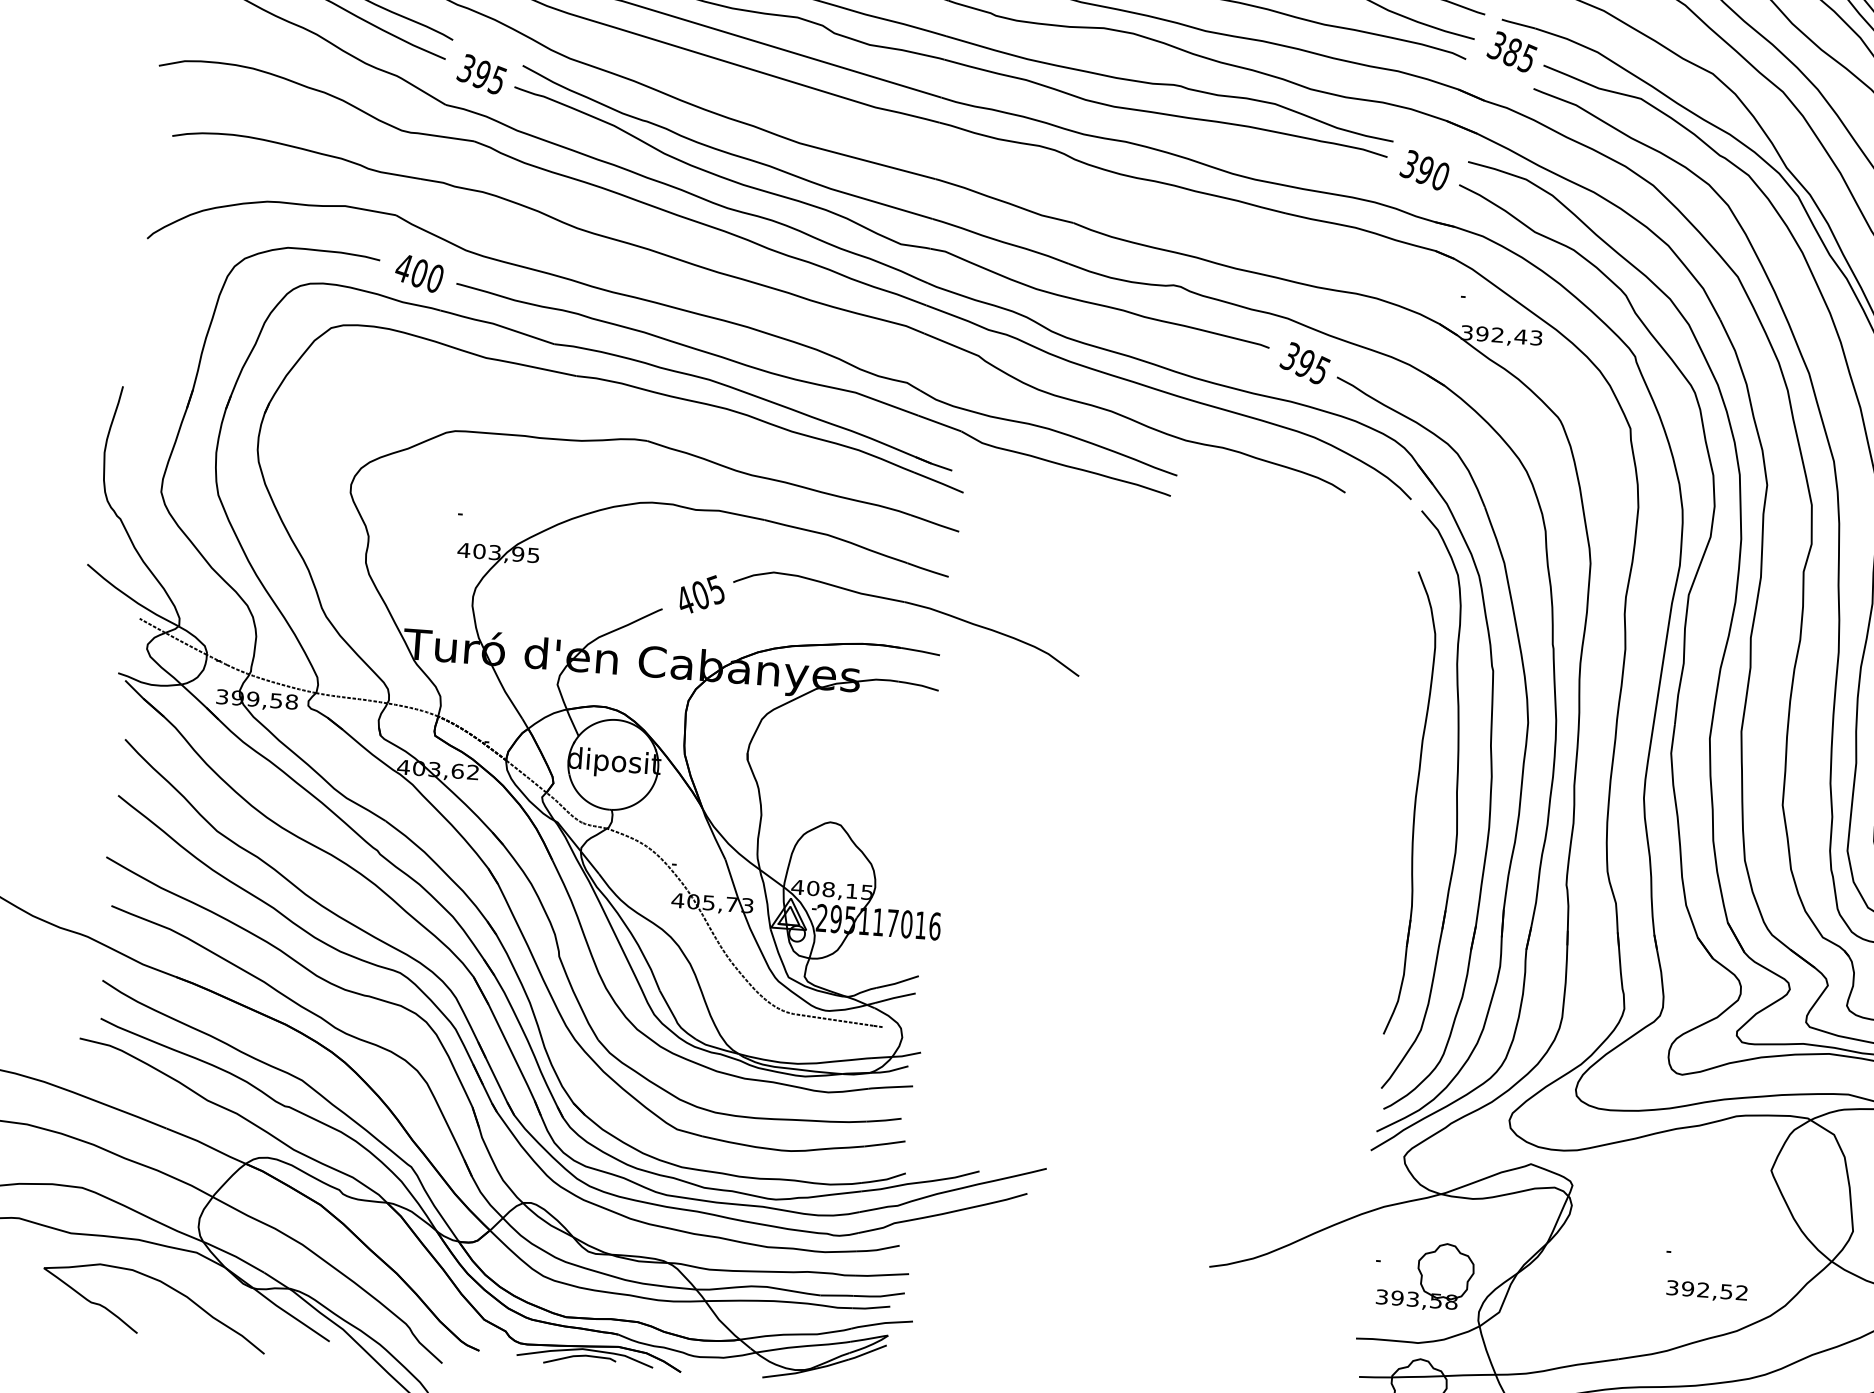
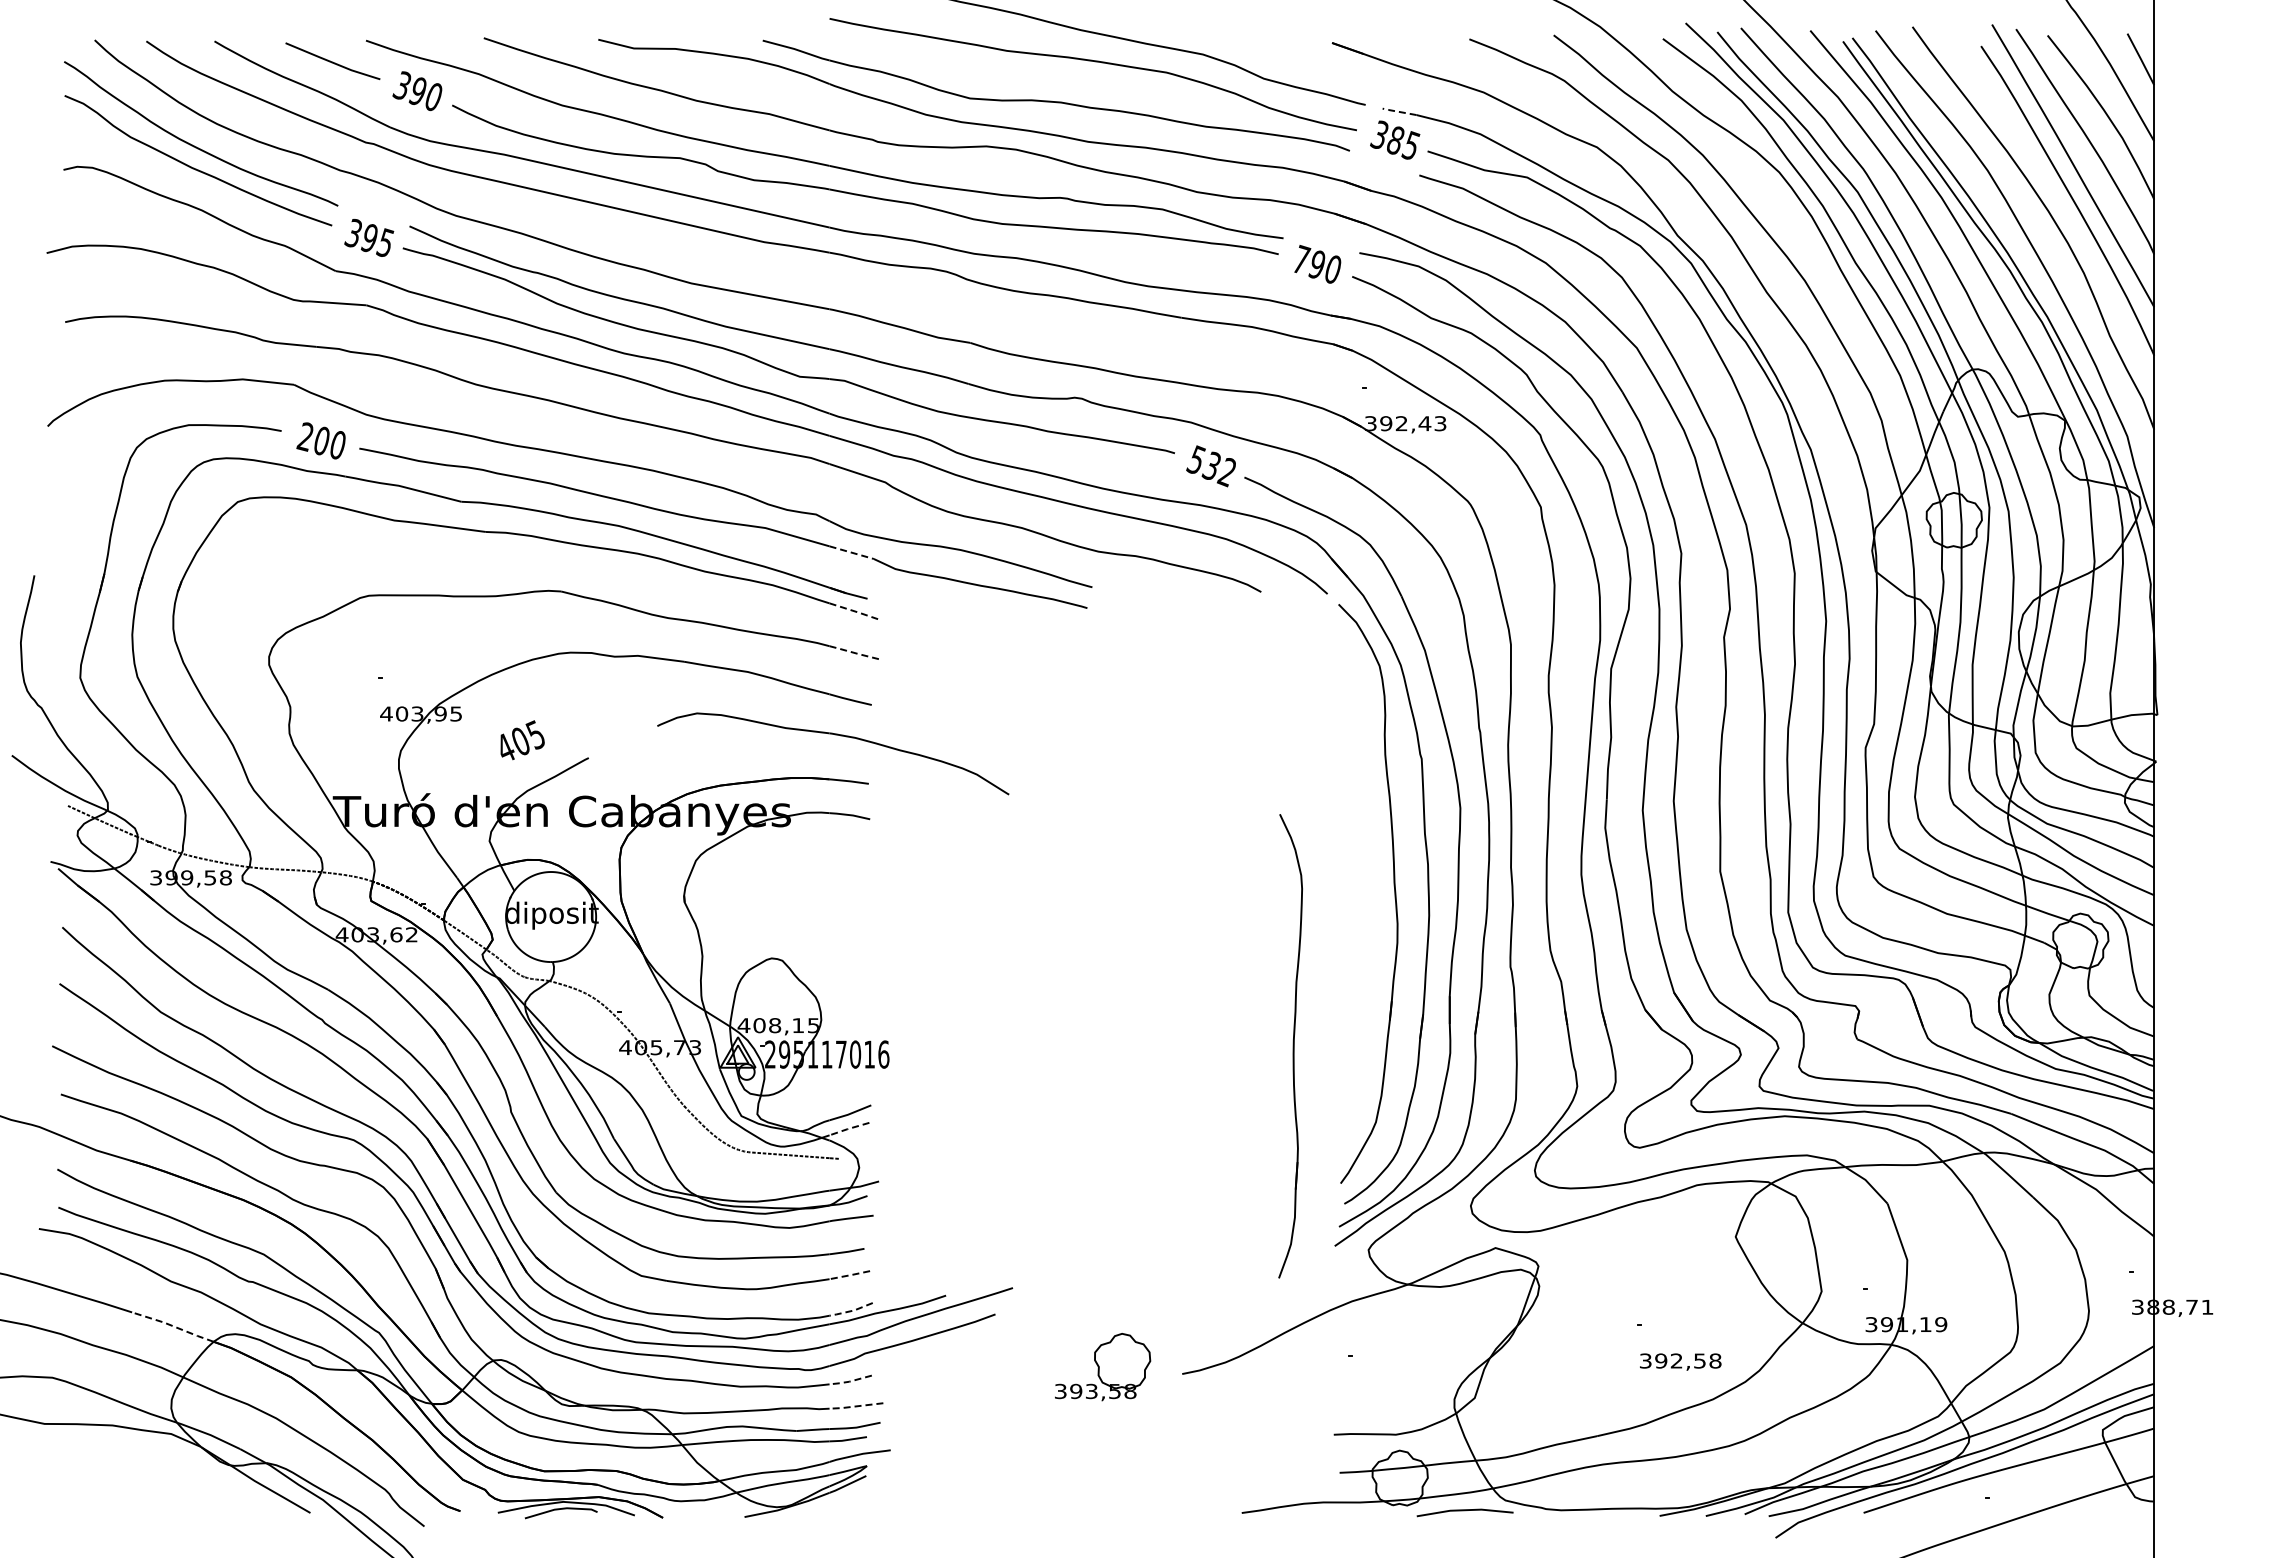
line: (1517, 23) -> (1398, 111), solid -> dashed
text: (1409, 164) -> (1301, 259), 390 -> 790
text: (402, 267) -> (304, 436), 400 -> 200
text: (1304, 363) -> (1211, 466), 395 -> 532
line: (940, 423) -> (852, 552), solid -> dashed
line: (939, 482) -> (855, 611), solid -> dashed
line: (935, 523) -> (854, 652), solid -> dashed
text: (702, 594) -> (522, 740), moved
part: (1412, 803) -> (1290, 1046), moved
line: (893, 998) -> (847, 1129), solid -> dashed
line: (884, 1144) -> (849, 1275), solid -> dashed
line: (205, 1145) -> (172, 1326), solid -> dashed
line: (884, 1180) -> (851, 1311), solid -> dashed
line: (876, 1249) -> (849, 1381), solid -> dashed
line: (882, 1275) -> (856, 1406), solid -> dashed
part: (1426, 1276) -> (1103, 1367), moved
part: (166, 1286) -> (143, 1469), removed
text: (1742, 1292) -> (1715, 1360), 392,52 -> 392,58

